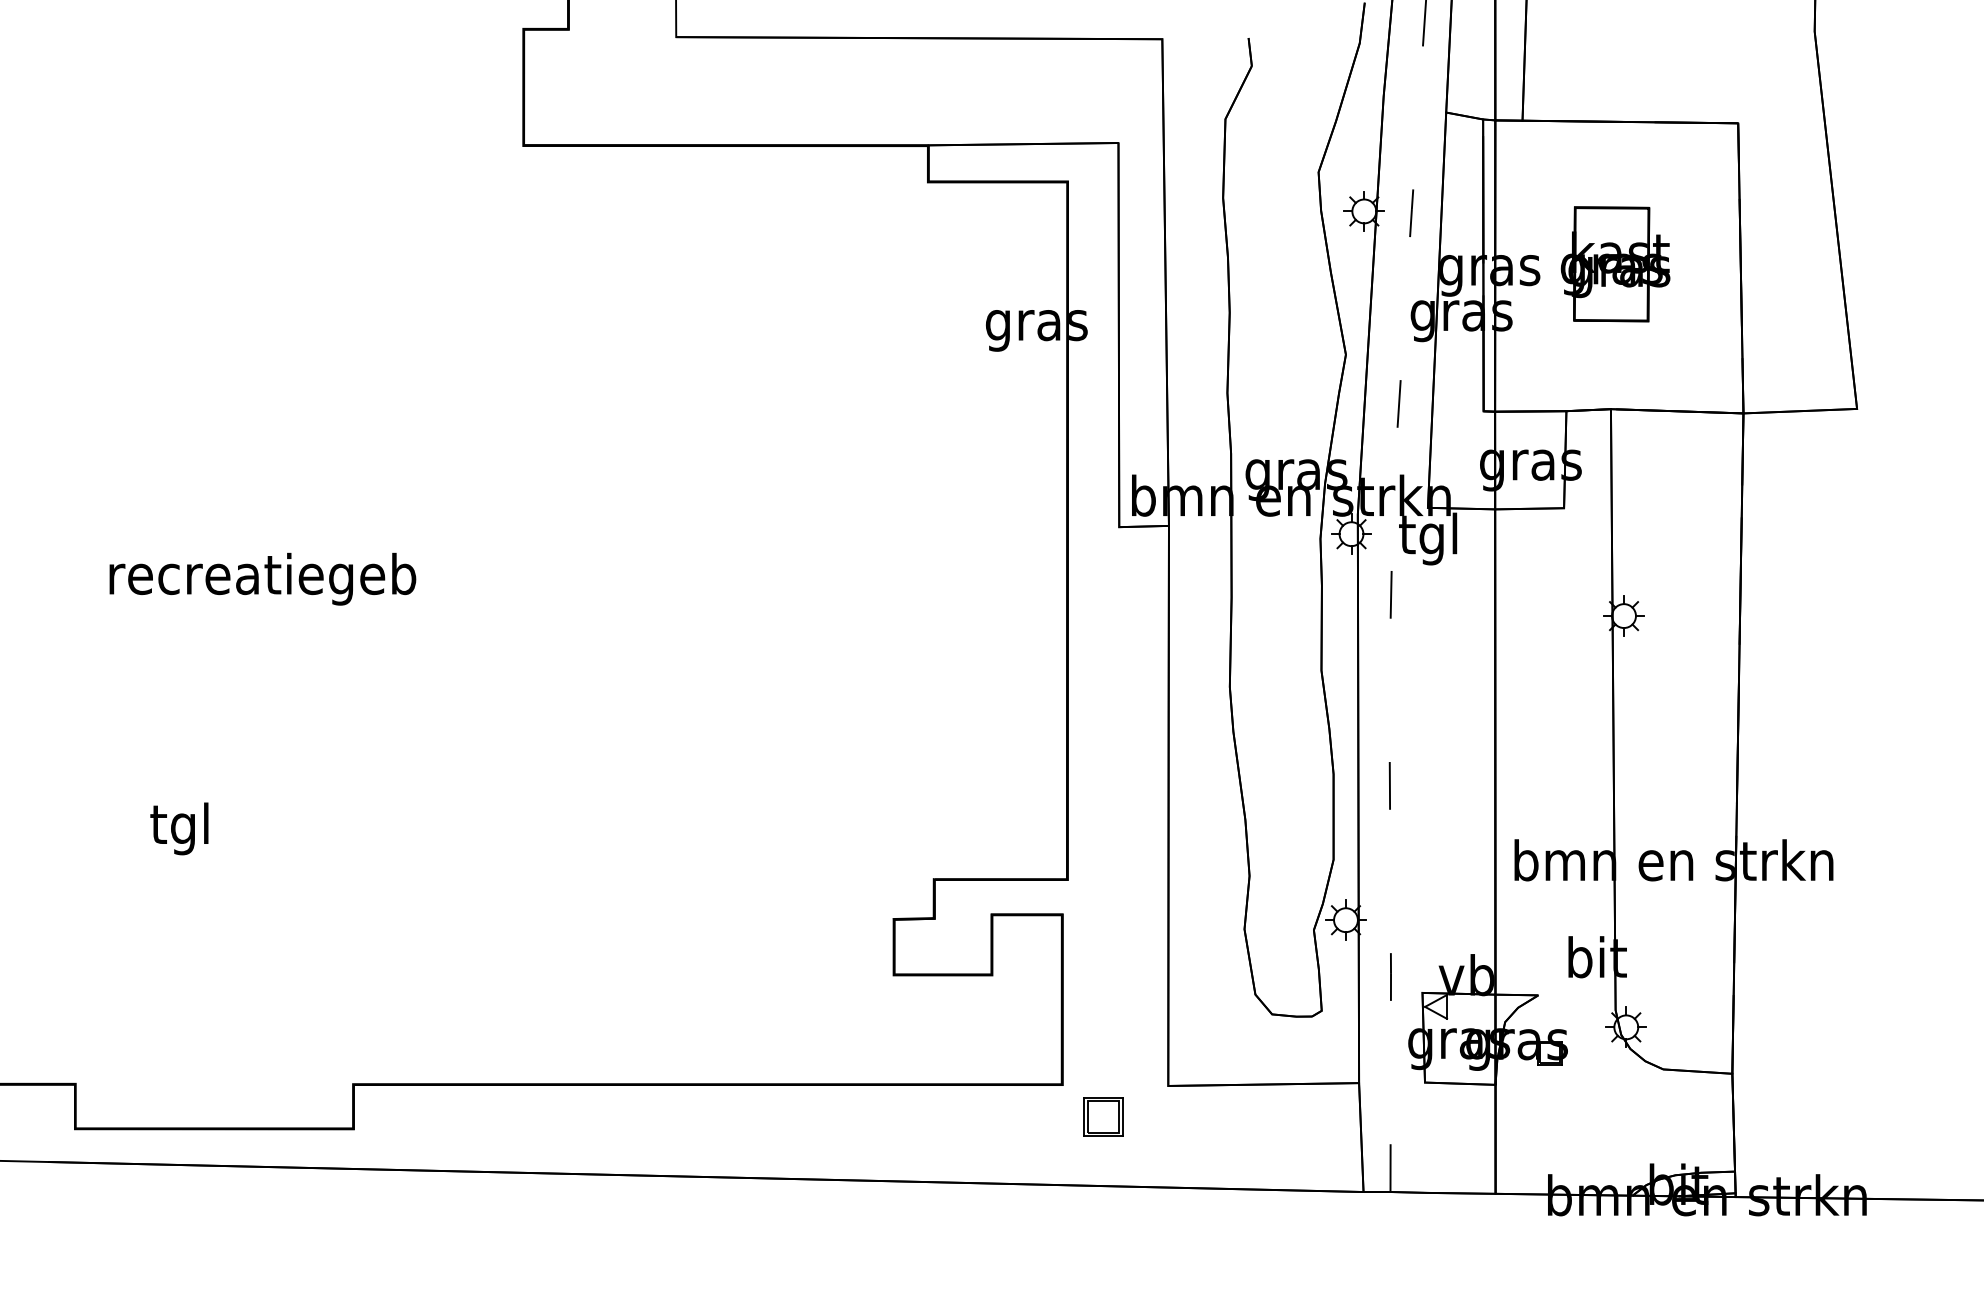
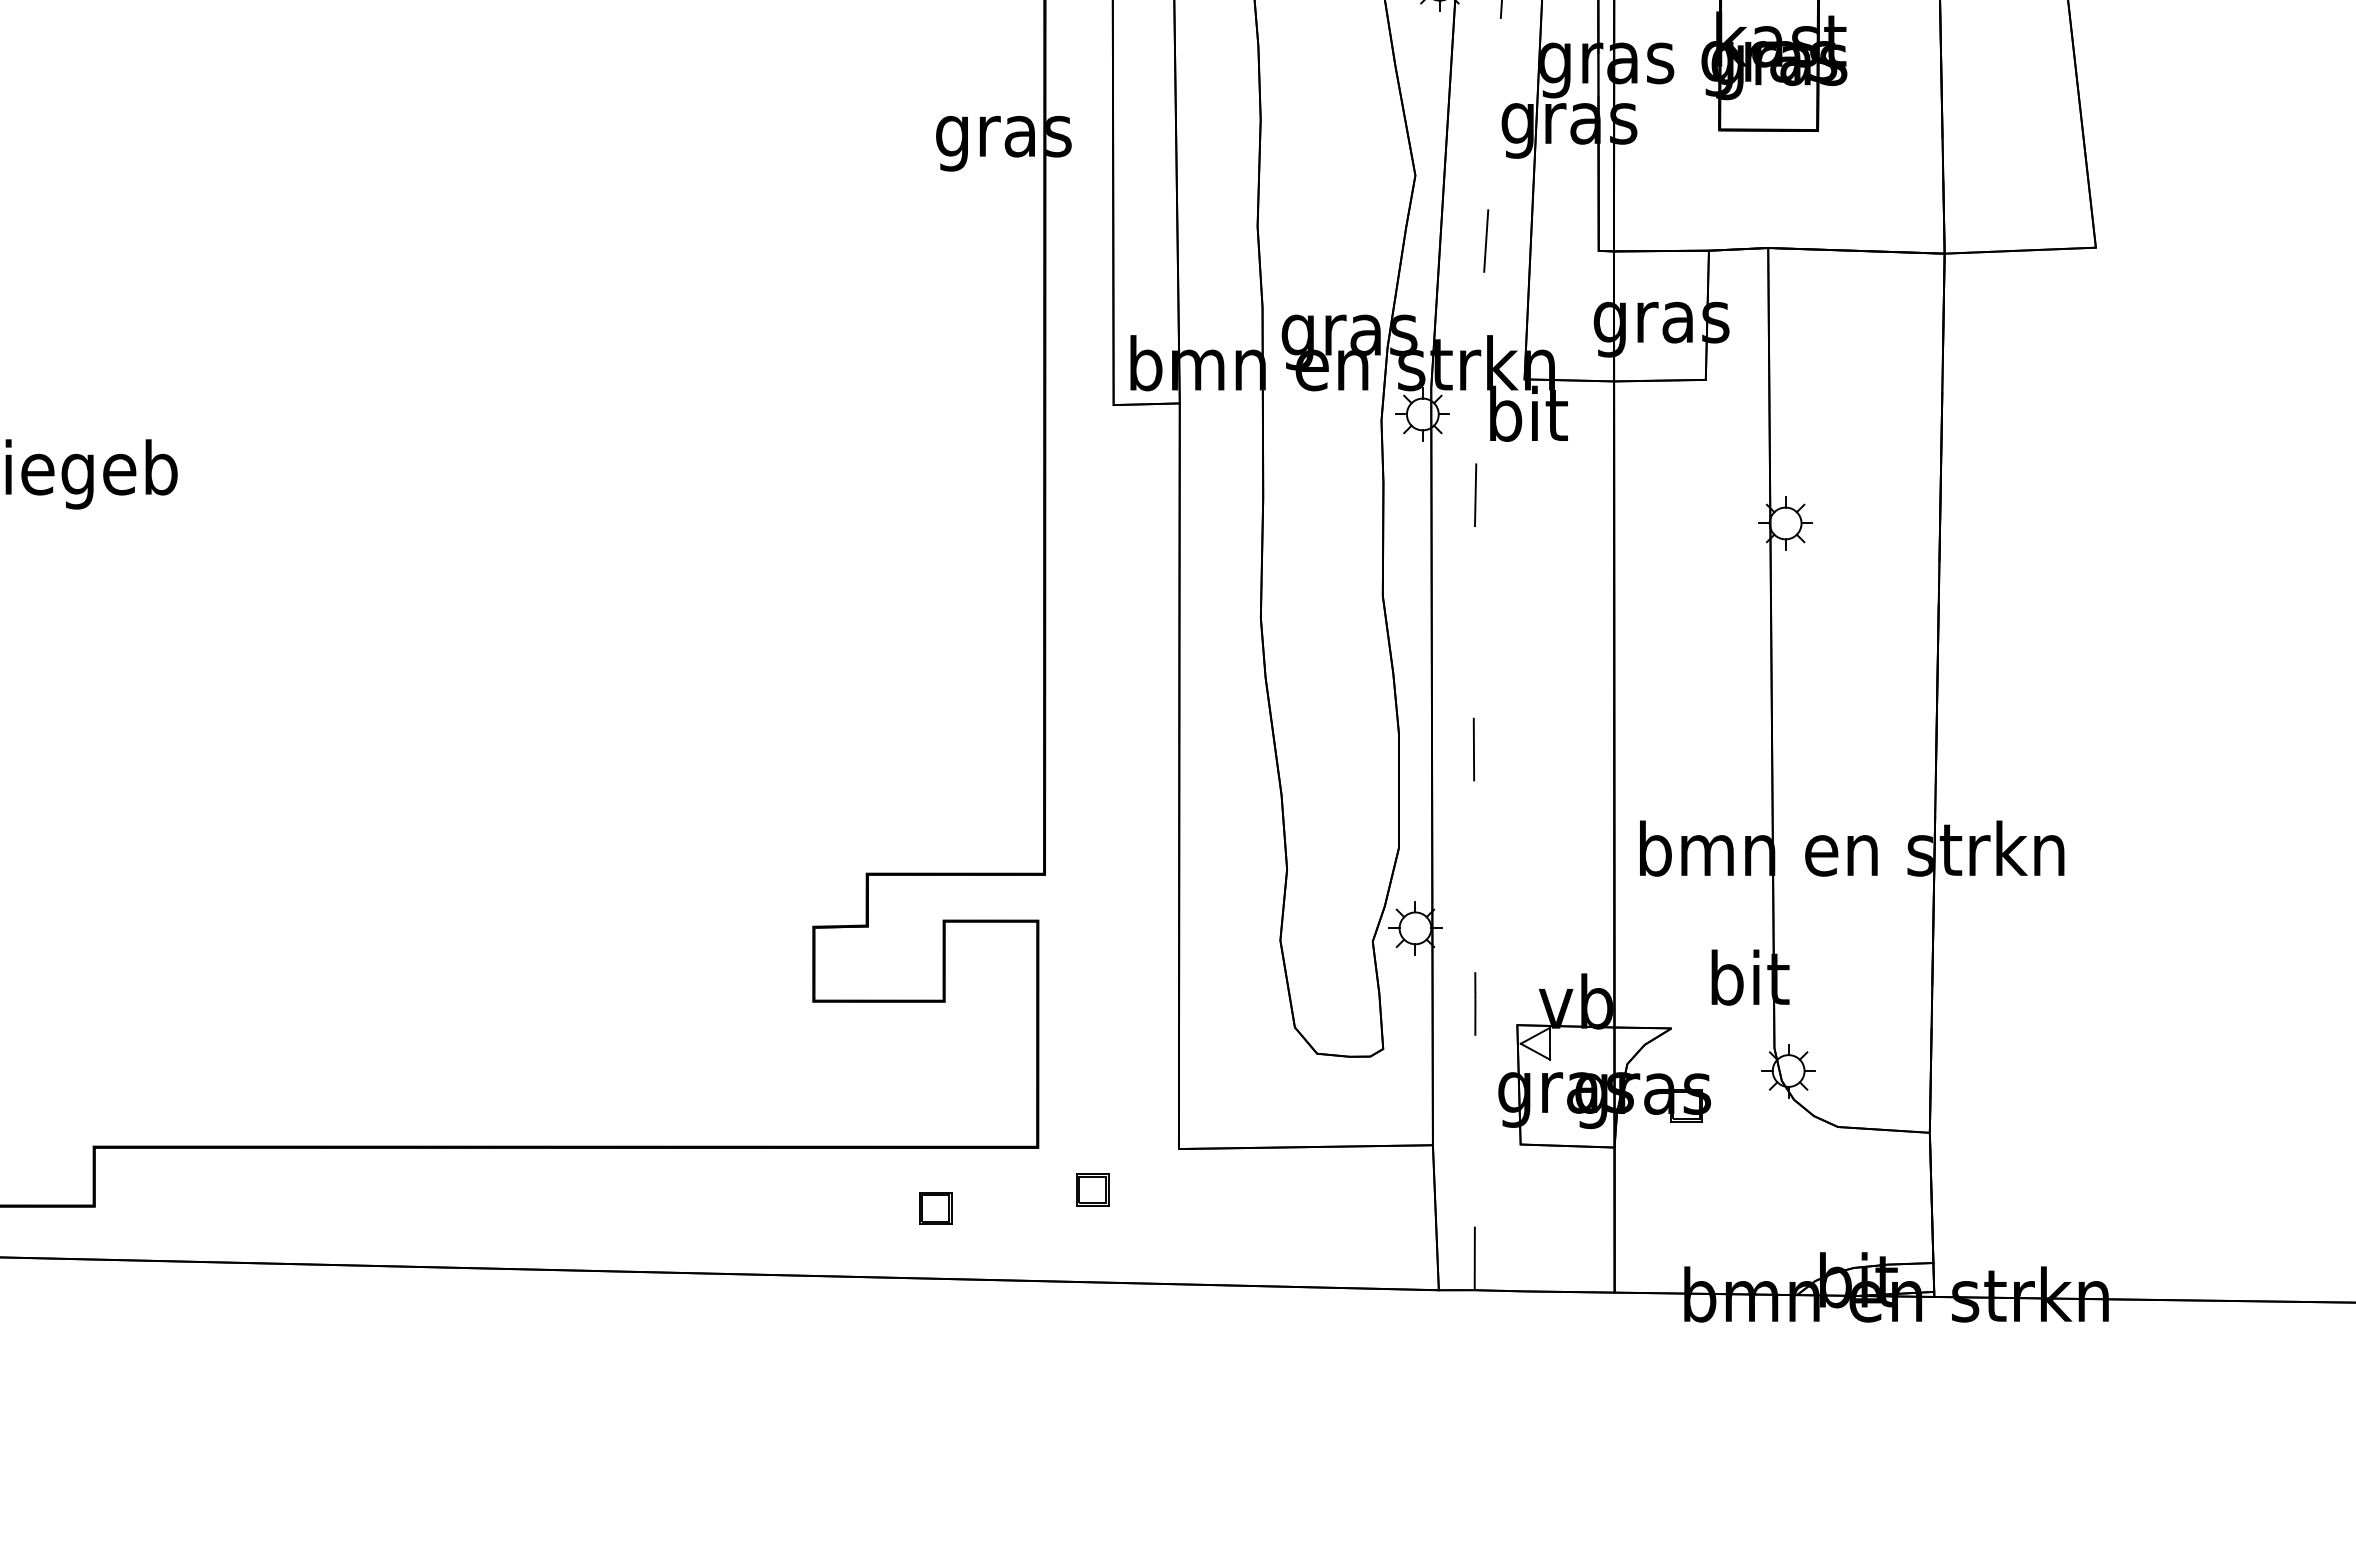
text: (1429, 538) -> (1526, 420), tgl -> bit
part: (1103, 1116) -> (1092, 1189), size x0.62
part: (985, 1130) -> (935, 1208), added

